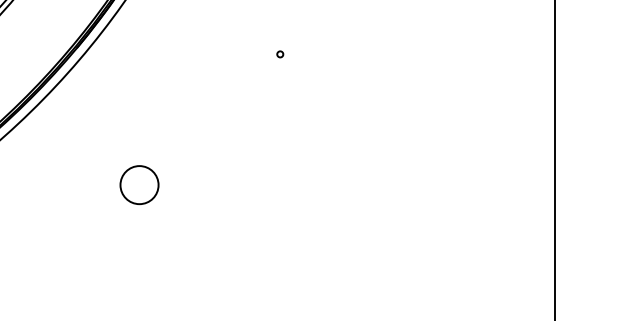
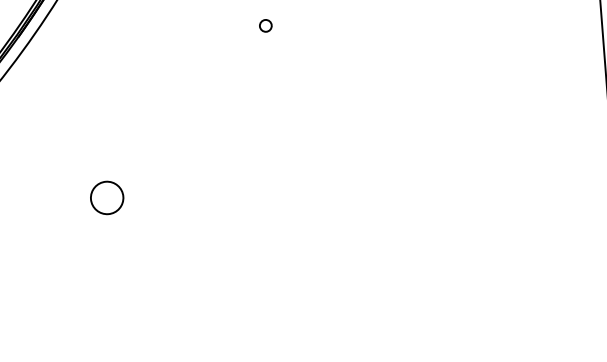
circle: (280, 54) -> (266, 26), size x1.6
circle: (139, 185) -> (107, 198), size x0.7

